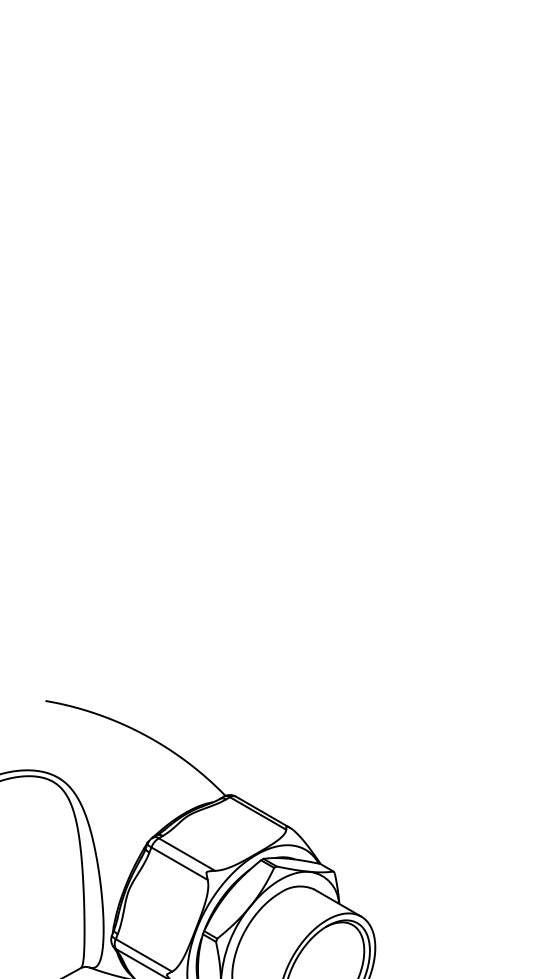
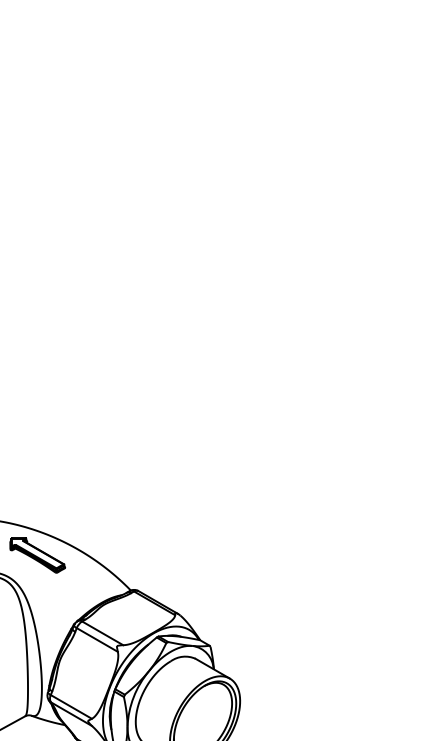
part: (97, 747) -> (37, 555), added

